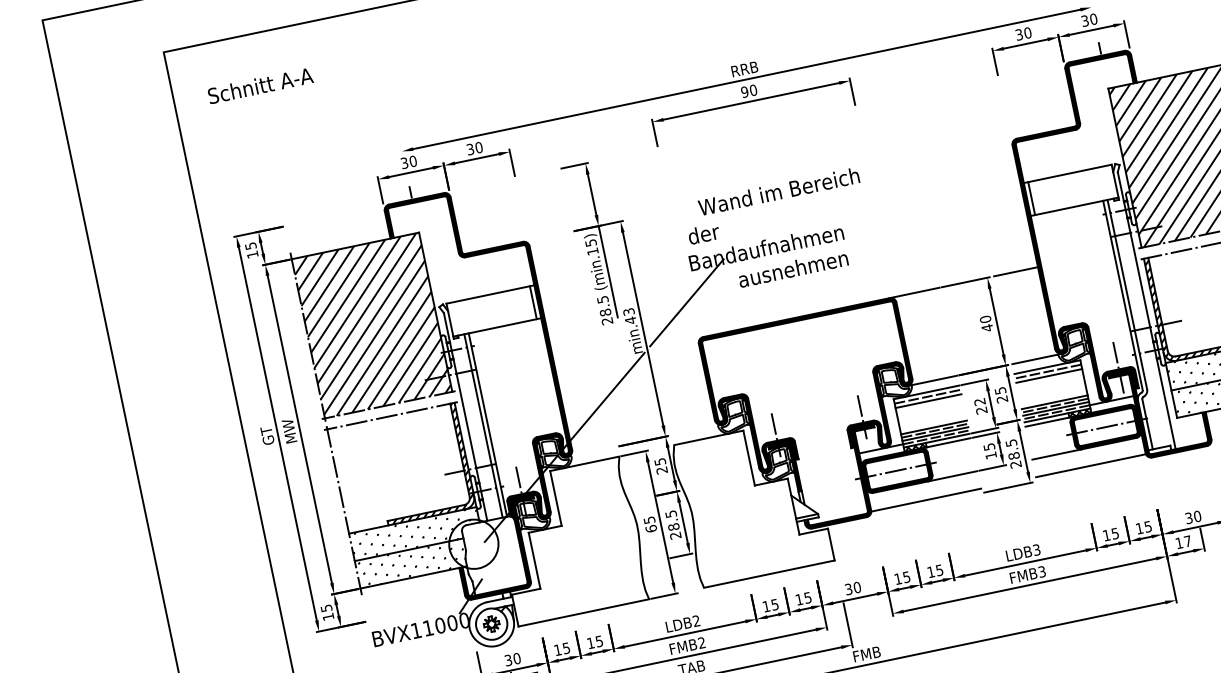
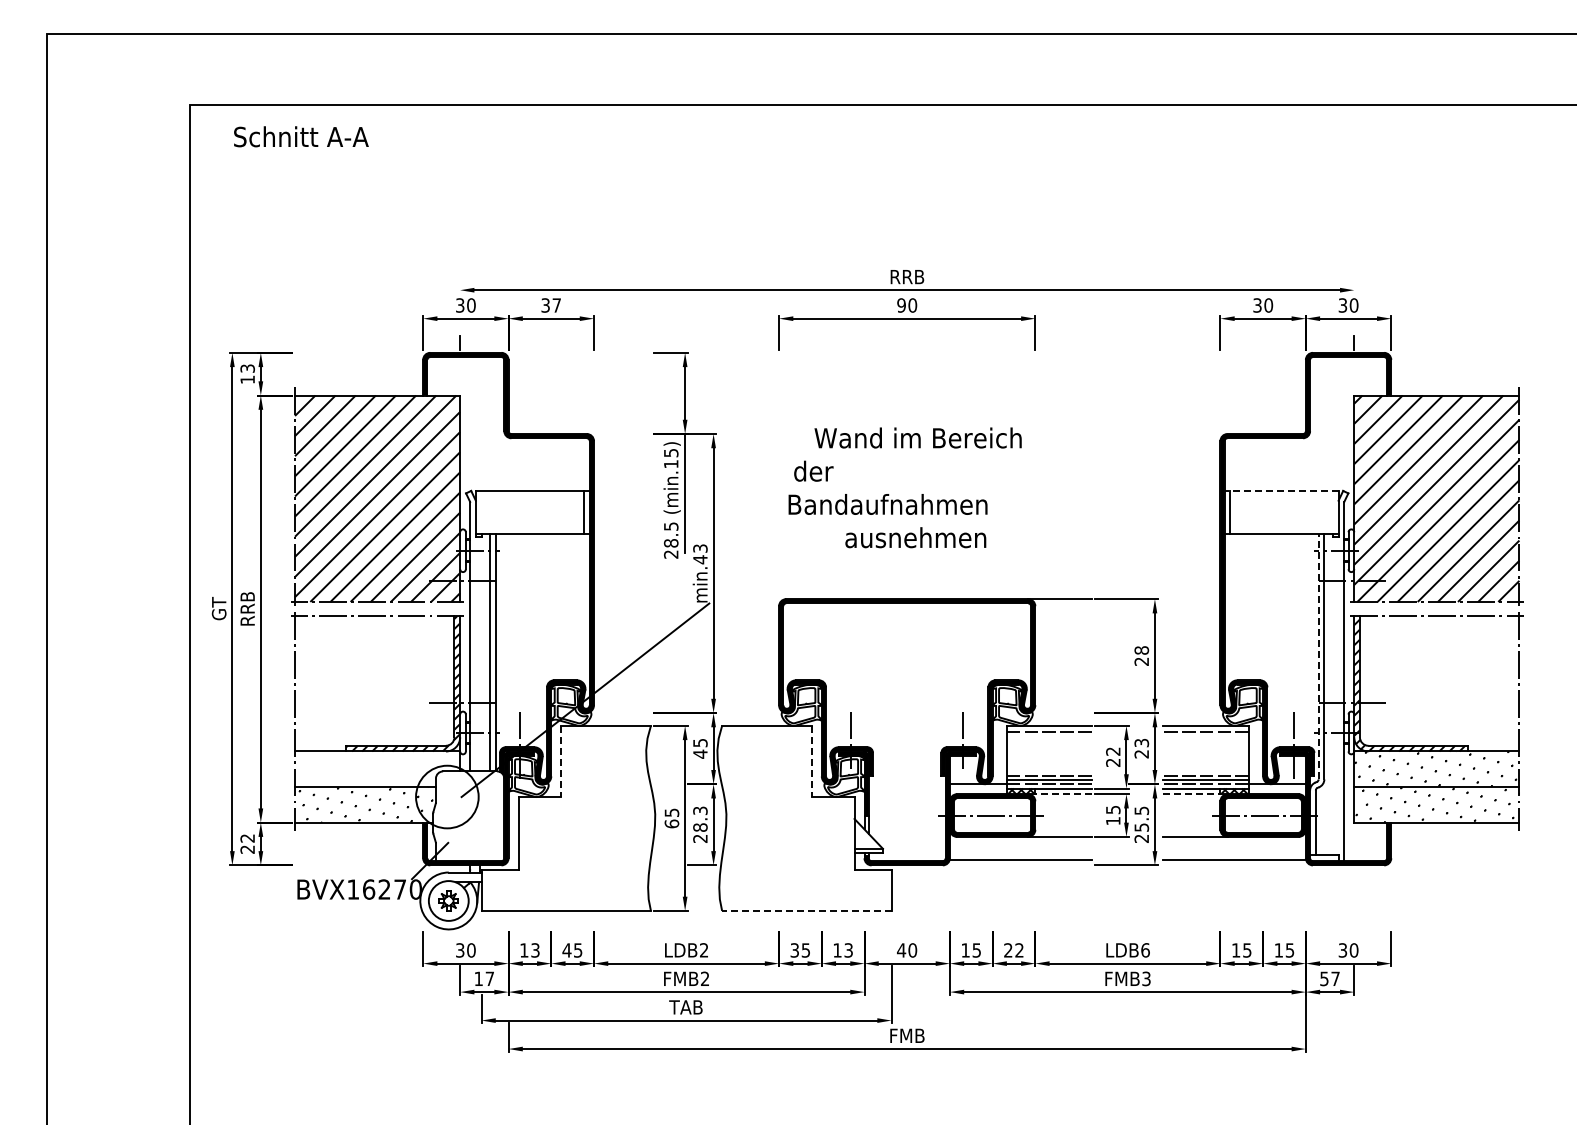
text: (260, 85) -> (301, 136), moved
text: (478, 147) -> (556, 305), 30 -> 37
line: (1067, 173) -> (1281, 490), solid -> dashed
text: (250, 246) -> (247, 368), 15 -> 13
line: (1015, 272) -> (1191, 599), removed
line: (1122, 295) -> (1318, 656), solid -> dashed
line: (686, 302) -> (774, 551), removed
text: (986, 324) -> (1141, 656), 40 -> 28
line: (1037, 359) -> (1195, 713), removed
line: (1048, 376) -> (1205, 737), removed
line: (932, 381) -> (1059, 713), removed
text: (1000, 390) -> (1141, 742), 25 -> 23
line: (928, 401) -> (1049, 737), removed
line: (1054, 402) -> (1205, 771), removed
line: (1047, 422) -> (1192, 794), solid -> dashed
line: (933, 427) -> (1049, 771), removed
text: (289, 431) -> (247, 608), MW -> RRB
line: (948, 443) -> (1063, 794), solid -> dashed
text: (1013, 455) -> (1141, 827), 28.5 -> 25.5
line: (748, 458) -> (811, 761), solid -> dashed
text: (662, 469) -> (700, 753), 25 -> 45
line: (556, 498) -> (561, 761), solid -> dashed
text: (670, 514) -> (699, 810), 28.5 -> 28.3
hatch: (415, 534) -> (377, 769), removed
text: (1179, 542) -> (1324, 978), 17 -> 57
text: (1036, 550) -> (1145, 950), LDB3 -> LDB6
text: (935, 571) -> (1013, 950), 15 -> 22
line: (769, 573) -> (806, 910), solid -> dashed
text: (848, 589) -> (901, 950), 30 -> 40
text: (807, 597) -> (848, 949), 15 -> 13
text: (766, 606) -> (794, 950), 15 -> 35
text: (327, 612) -> (247, 843), 15 -> 22
text: (440, 625) -> (384, 889), BVX11000 -> BVX16270
text: (590, 643) -> (566, 950), 15 -> 45
text: (566, 647) -> (535, 949), 15 -> 13

